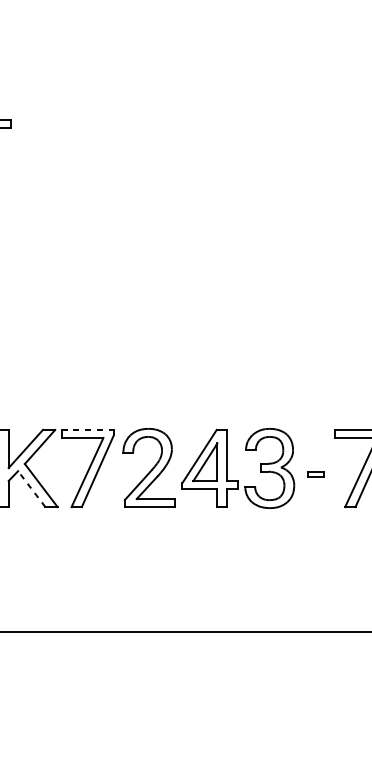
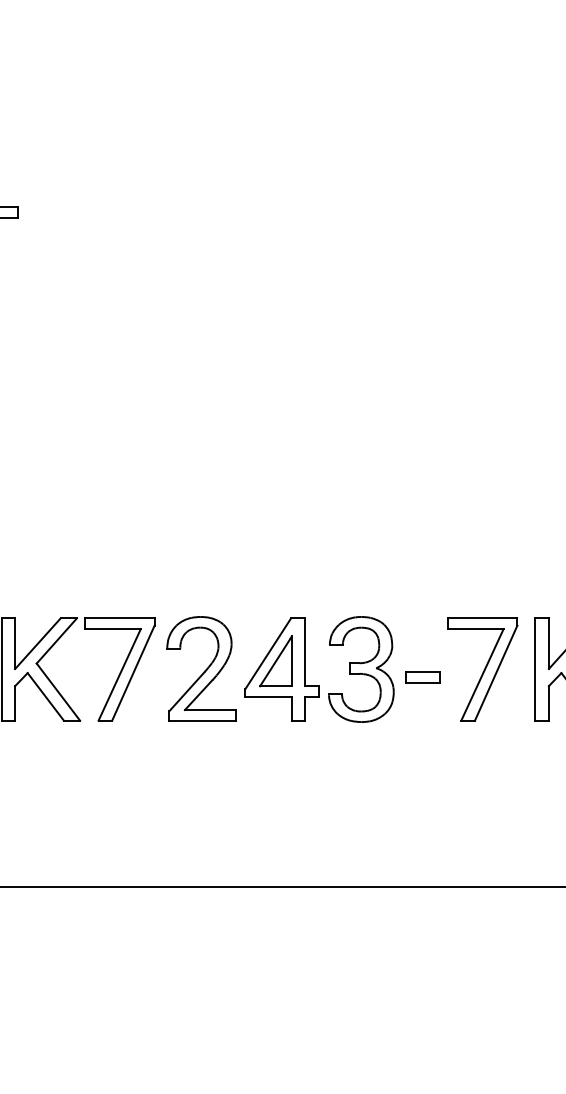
line: (88, 430) -> (120, 618), dashed -> solid
part: (315, 474) -> (422, 677), size x1.67
line: (31, 488) -> (45, 696), dashed -> solid

